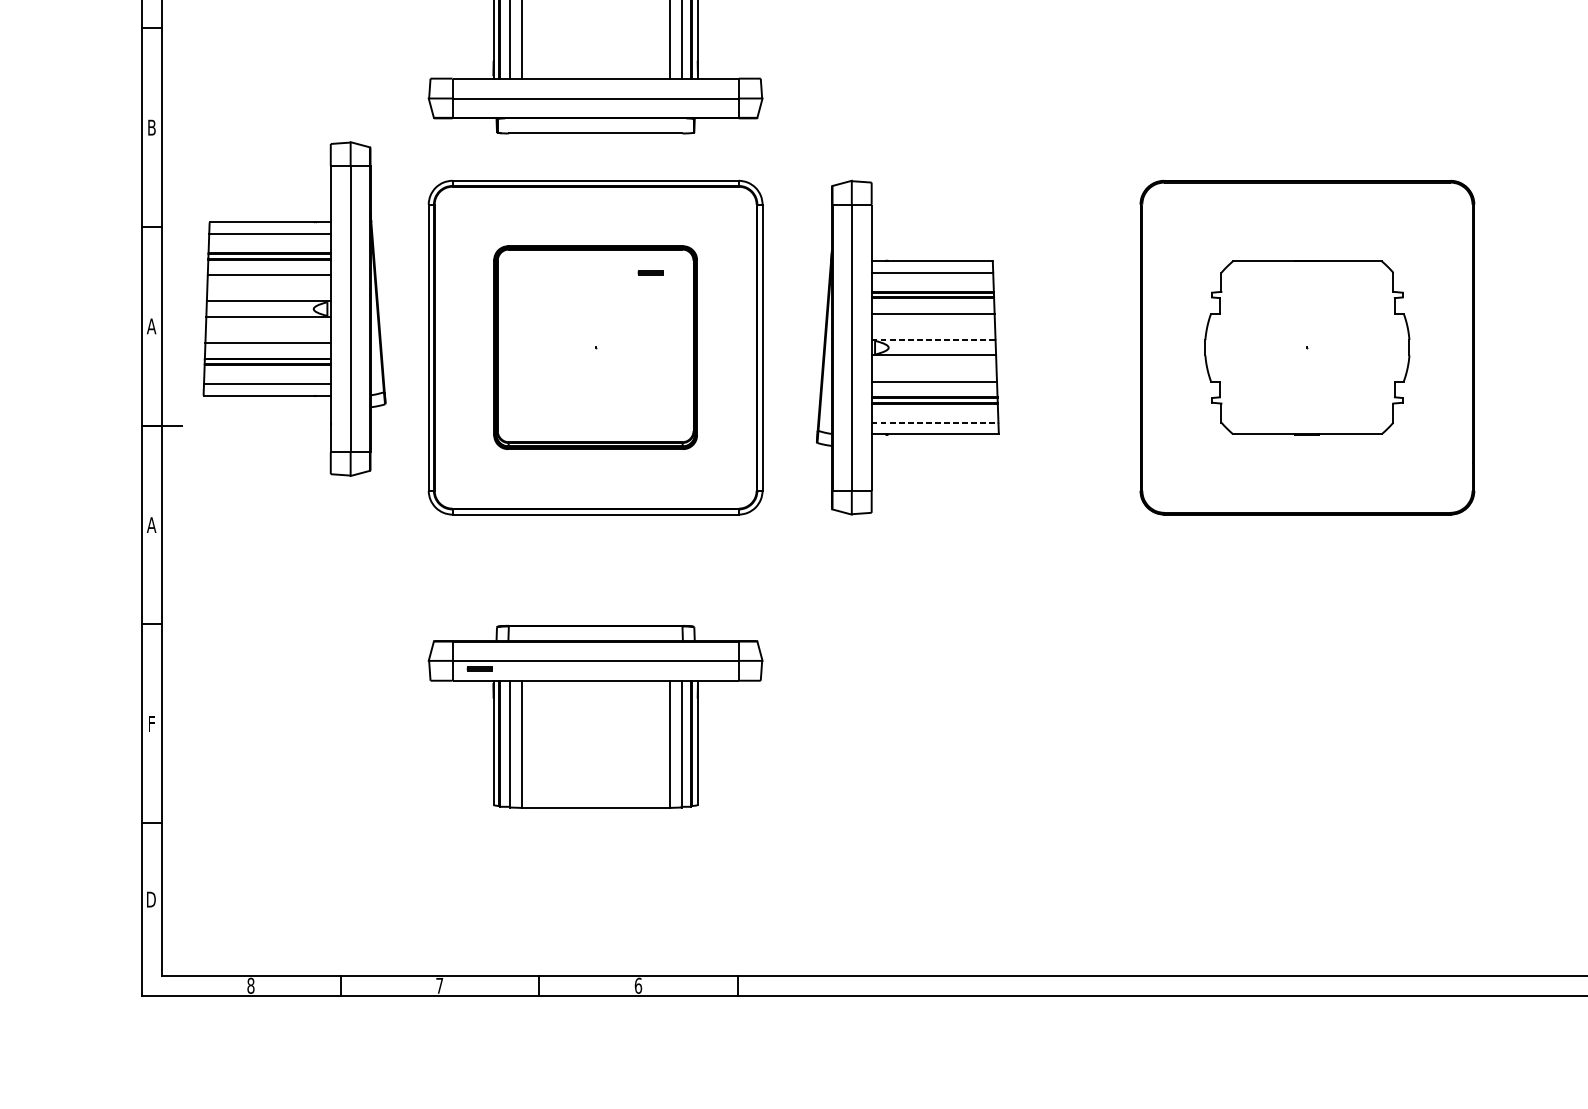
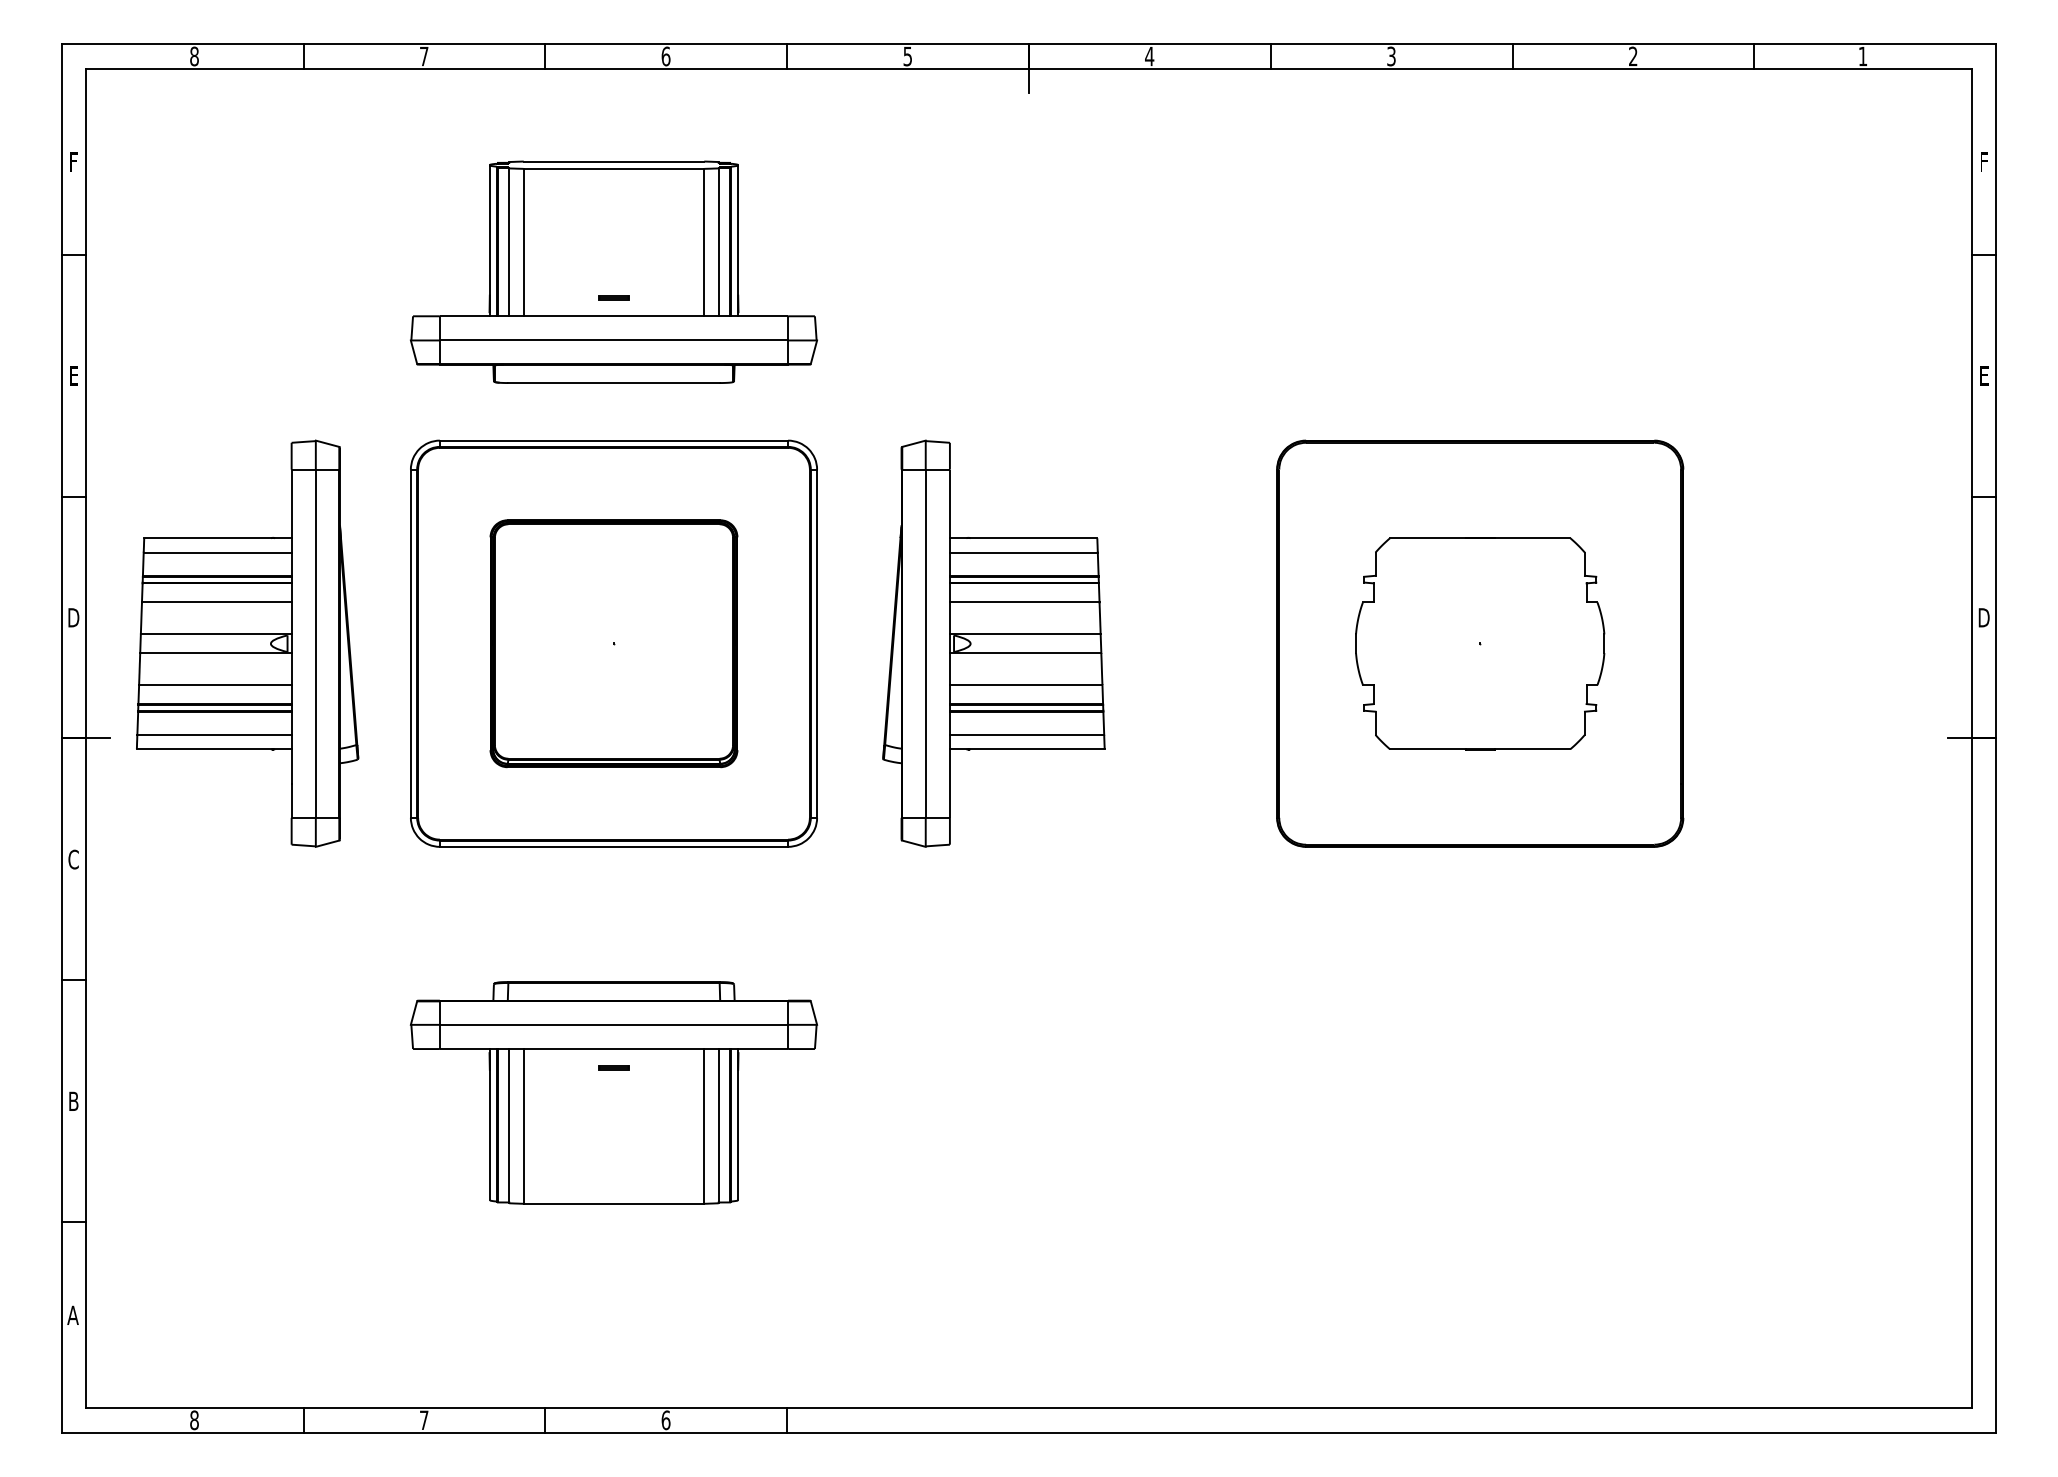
text: (151, 127) -> (73, 375), B -> E
part: (650, 272) -> (613, 297), moved
part: (294, 308) -> (247, 643), moved
text: (151, 326) -> (73, 617), A -> D
line: (933, 340) -> (1025, 634), dashed -> solid
line: (935, 422) -> (1027, 734), dashed -> solid
text: (151, 525) -> (73, 859), A -> C
part: (479, 668) -> (613, 1067), moved
text: (151, 723) -> (73, 1100), F -> B
text: (150, 898) -> (72, 1314), D -> A

